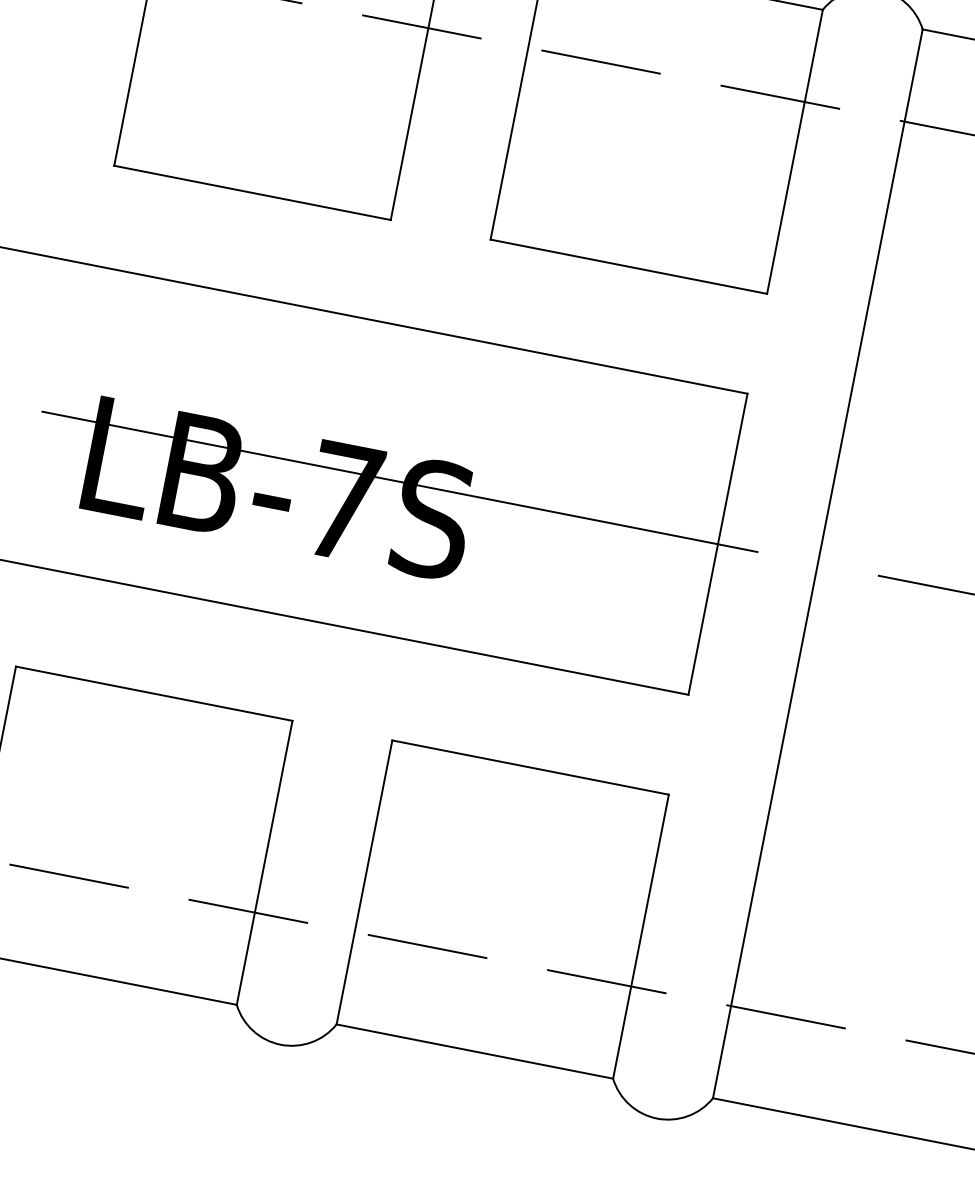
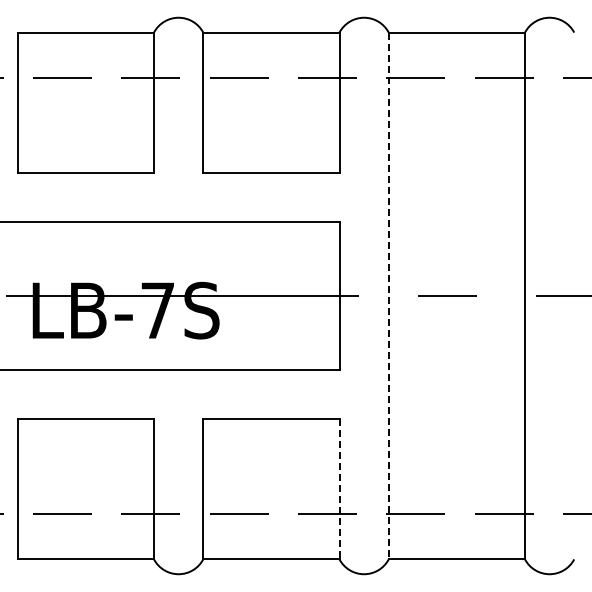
line: (817, 564) -> (388, 296), solid -> dashed
line: (640, 936) -> (339, 489), solid -> dashed

